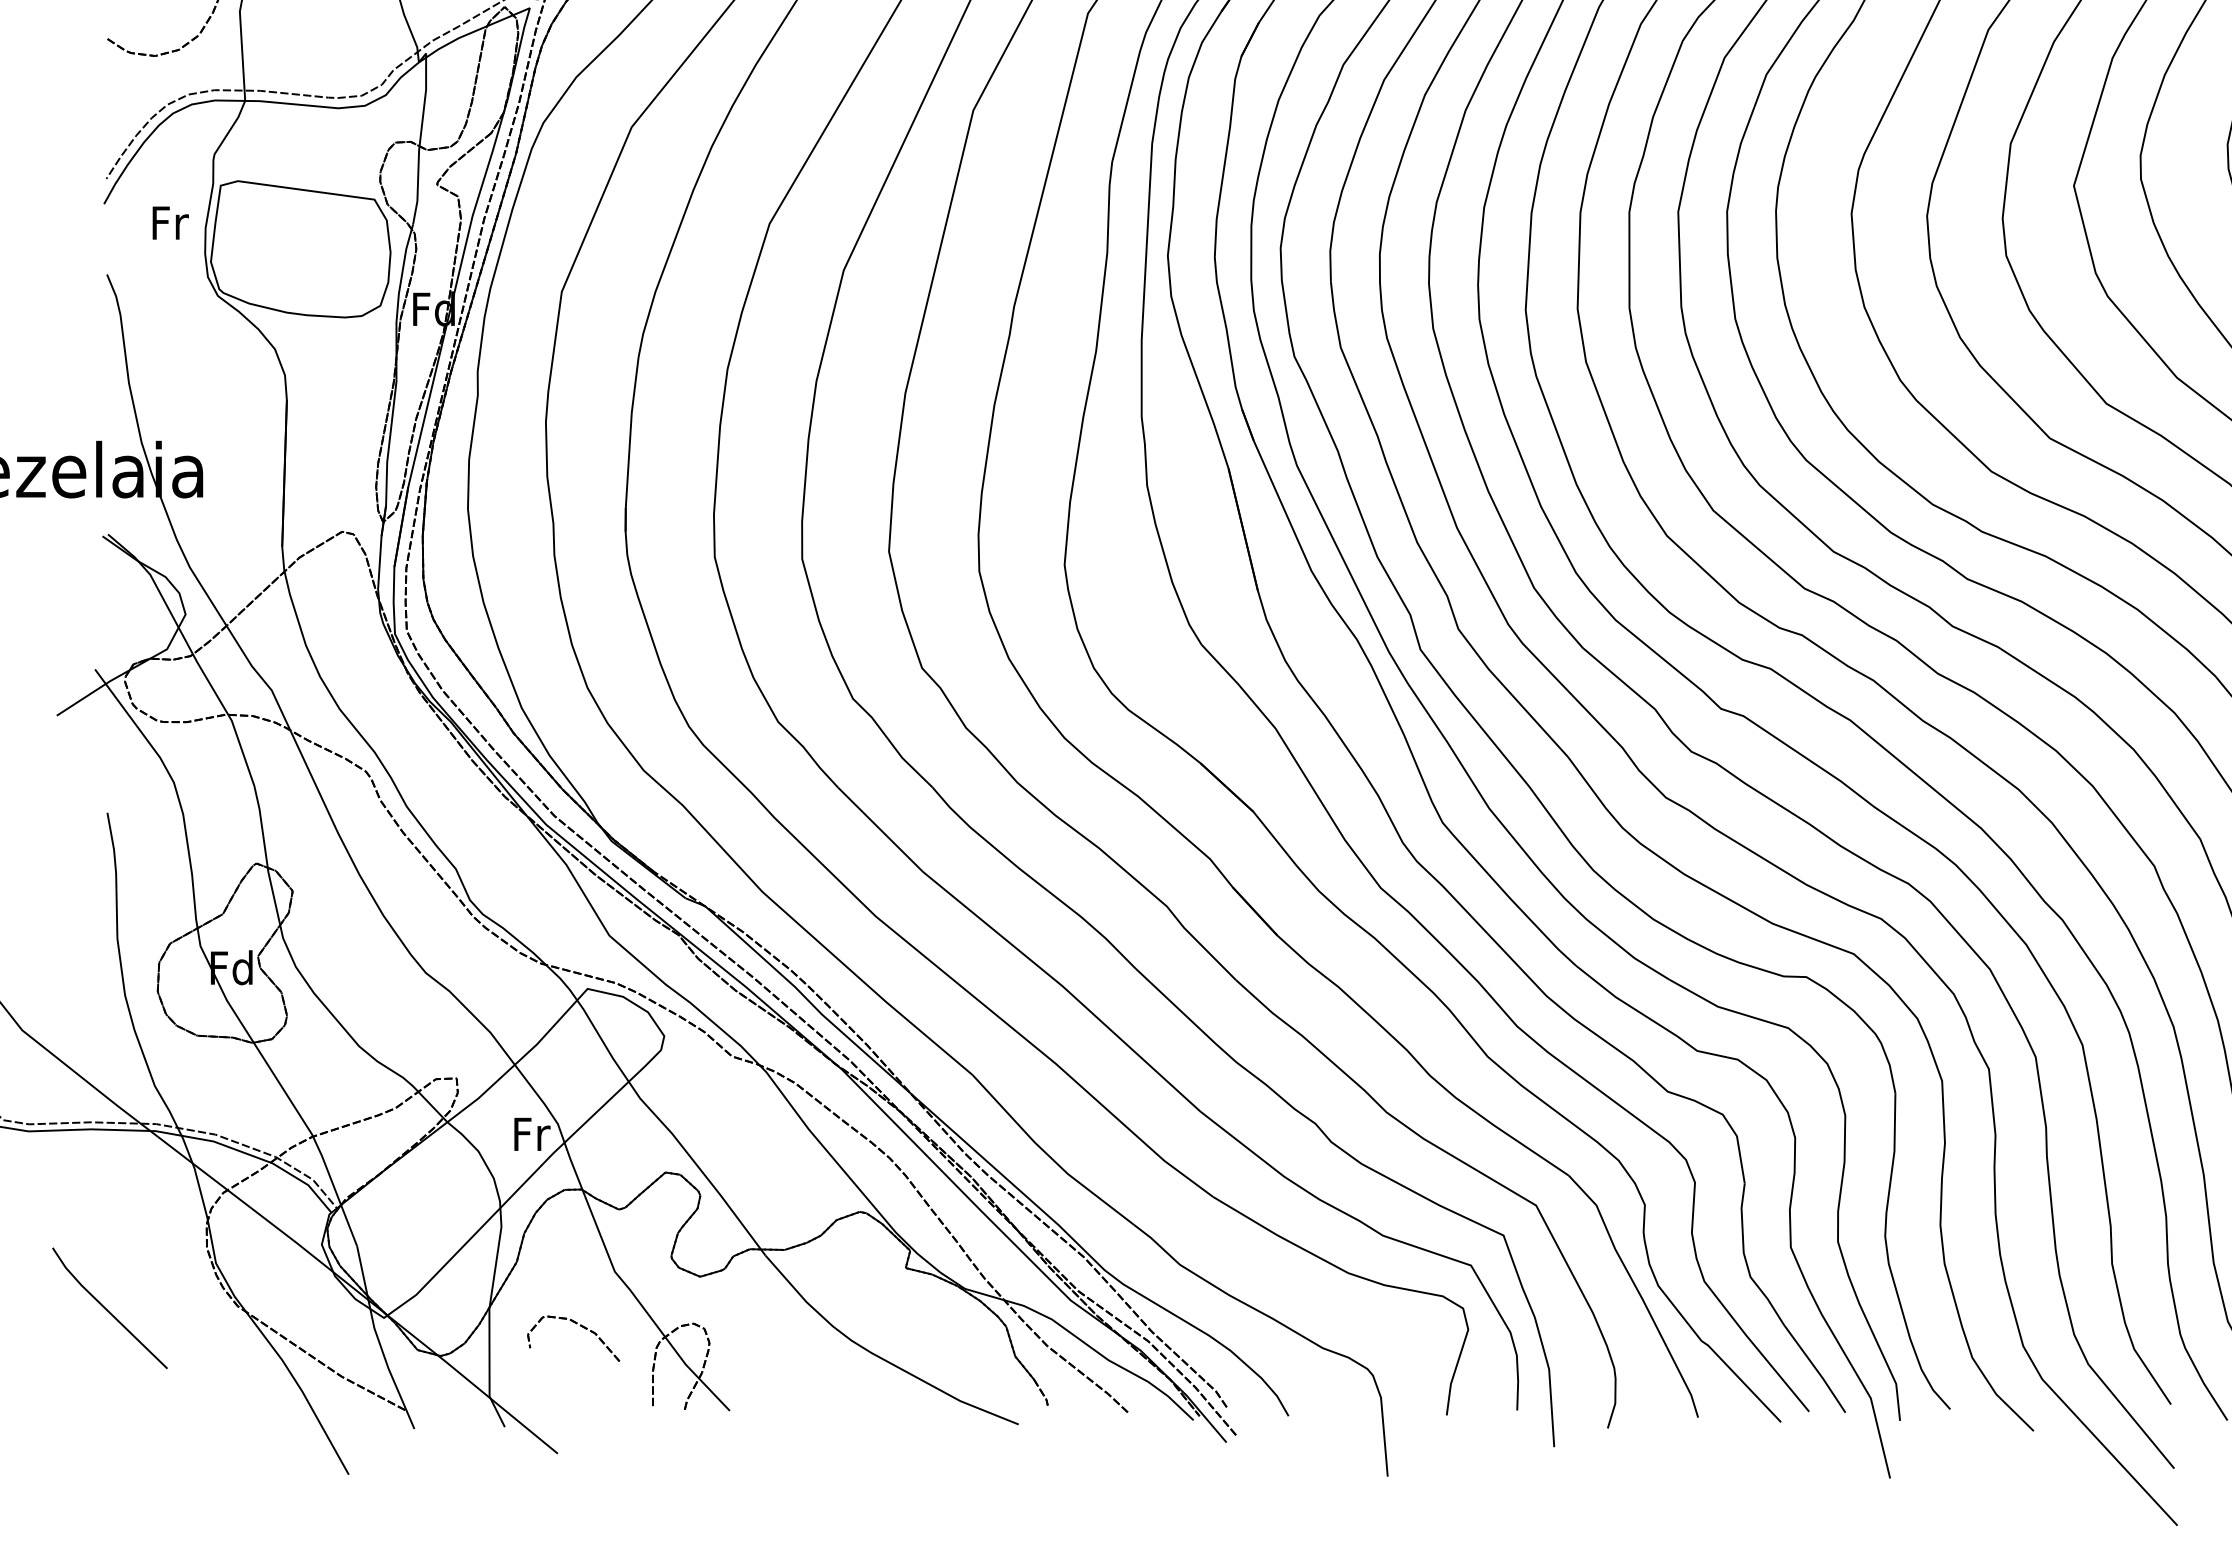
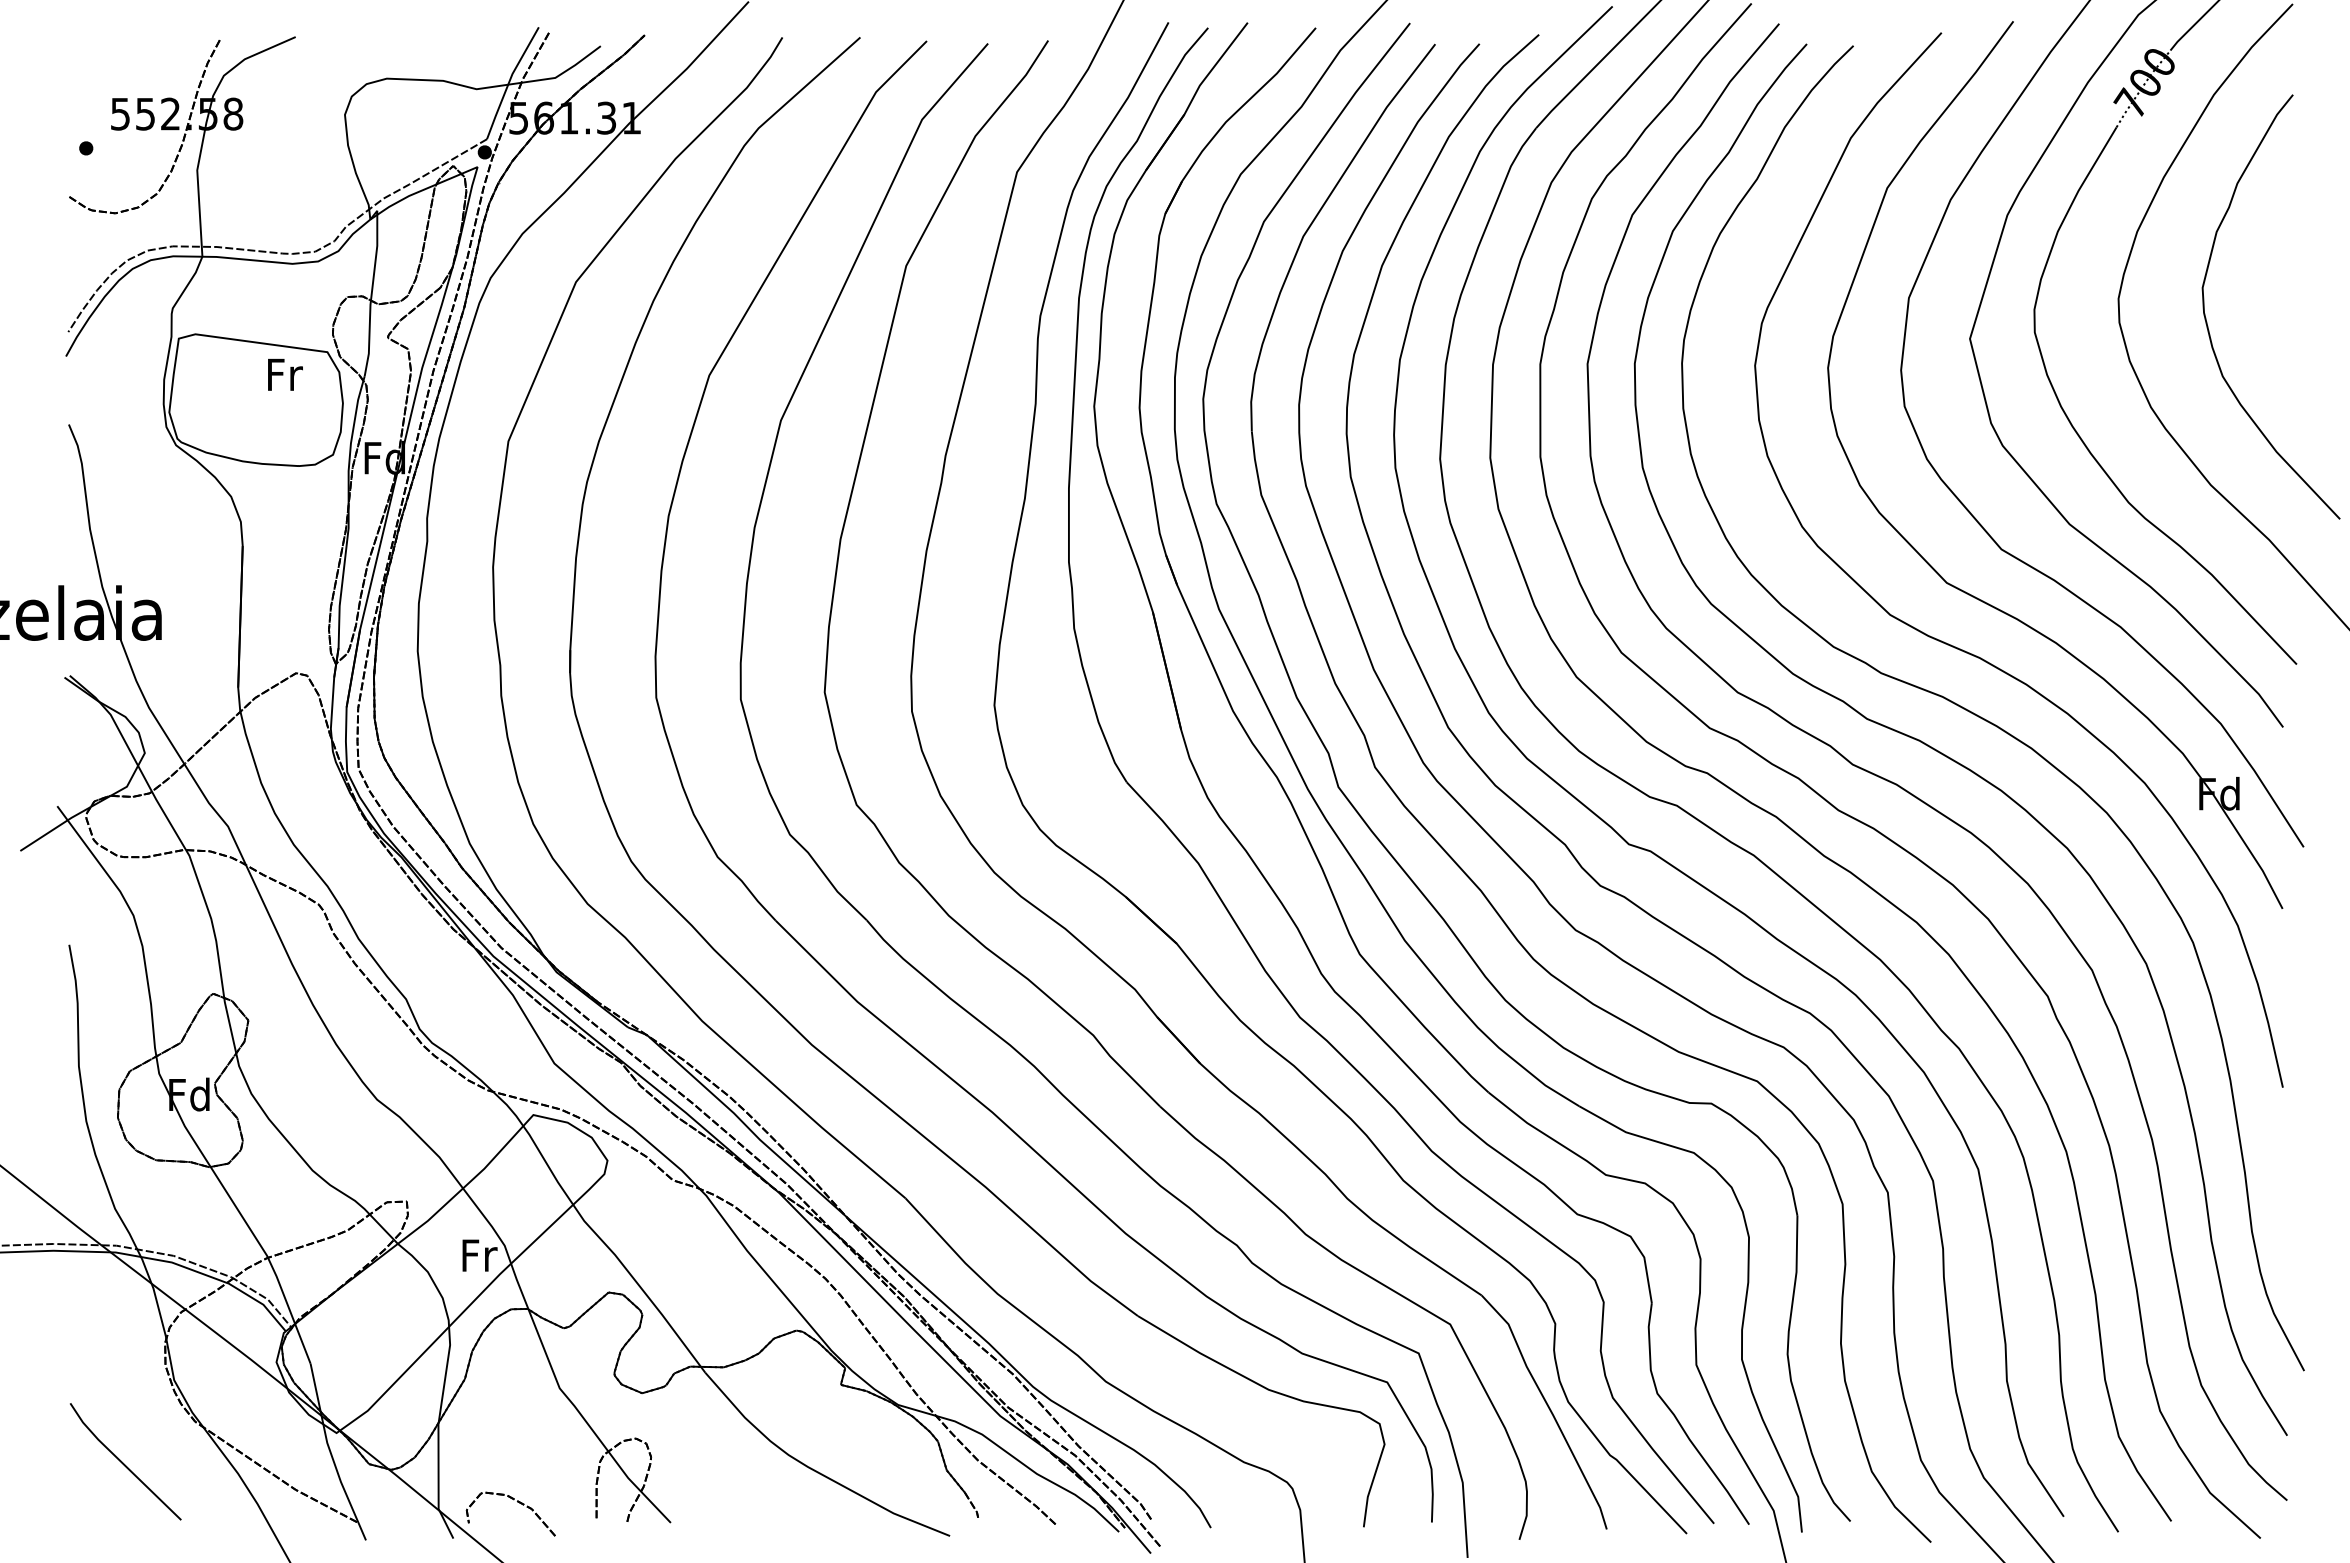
text: (170, 222) -> (285, 374), moved
line: (107, 1309) -> (123, 1462), moved
part: (580, 1326) -> (517, 1502), moved

